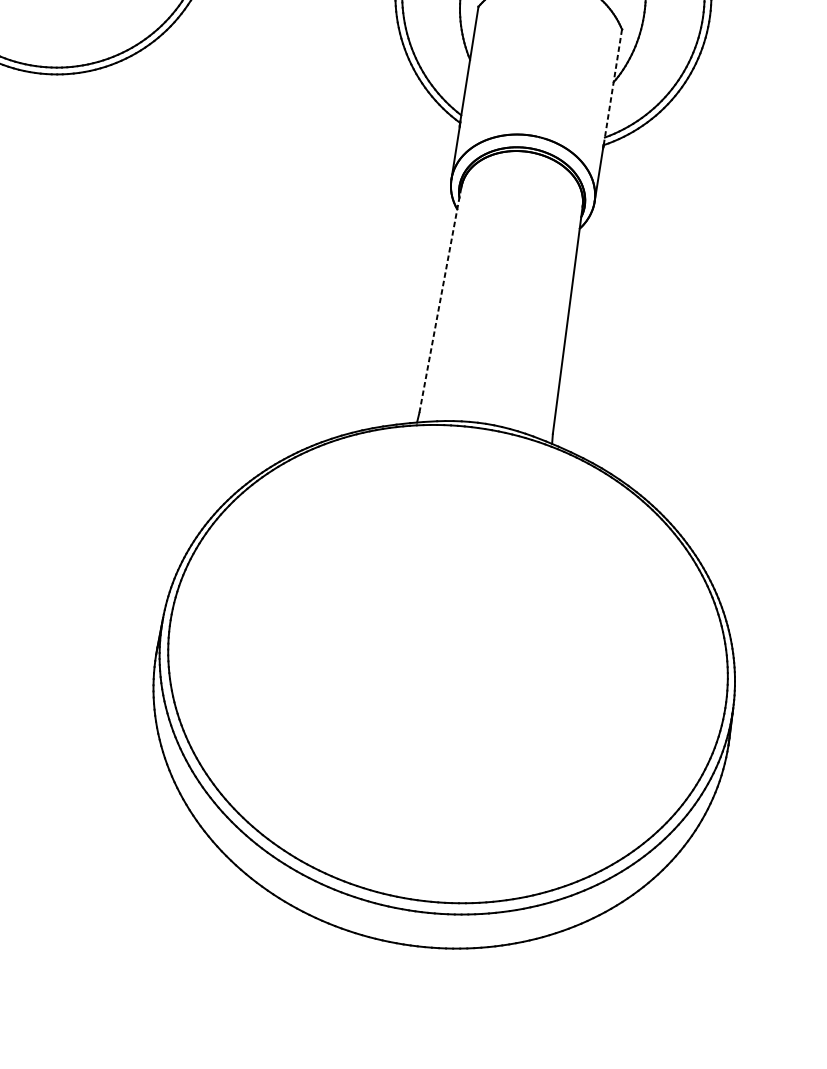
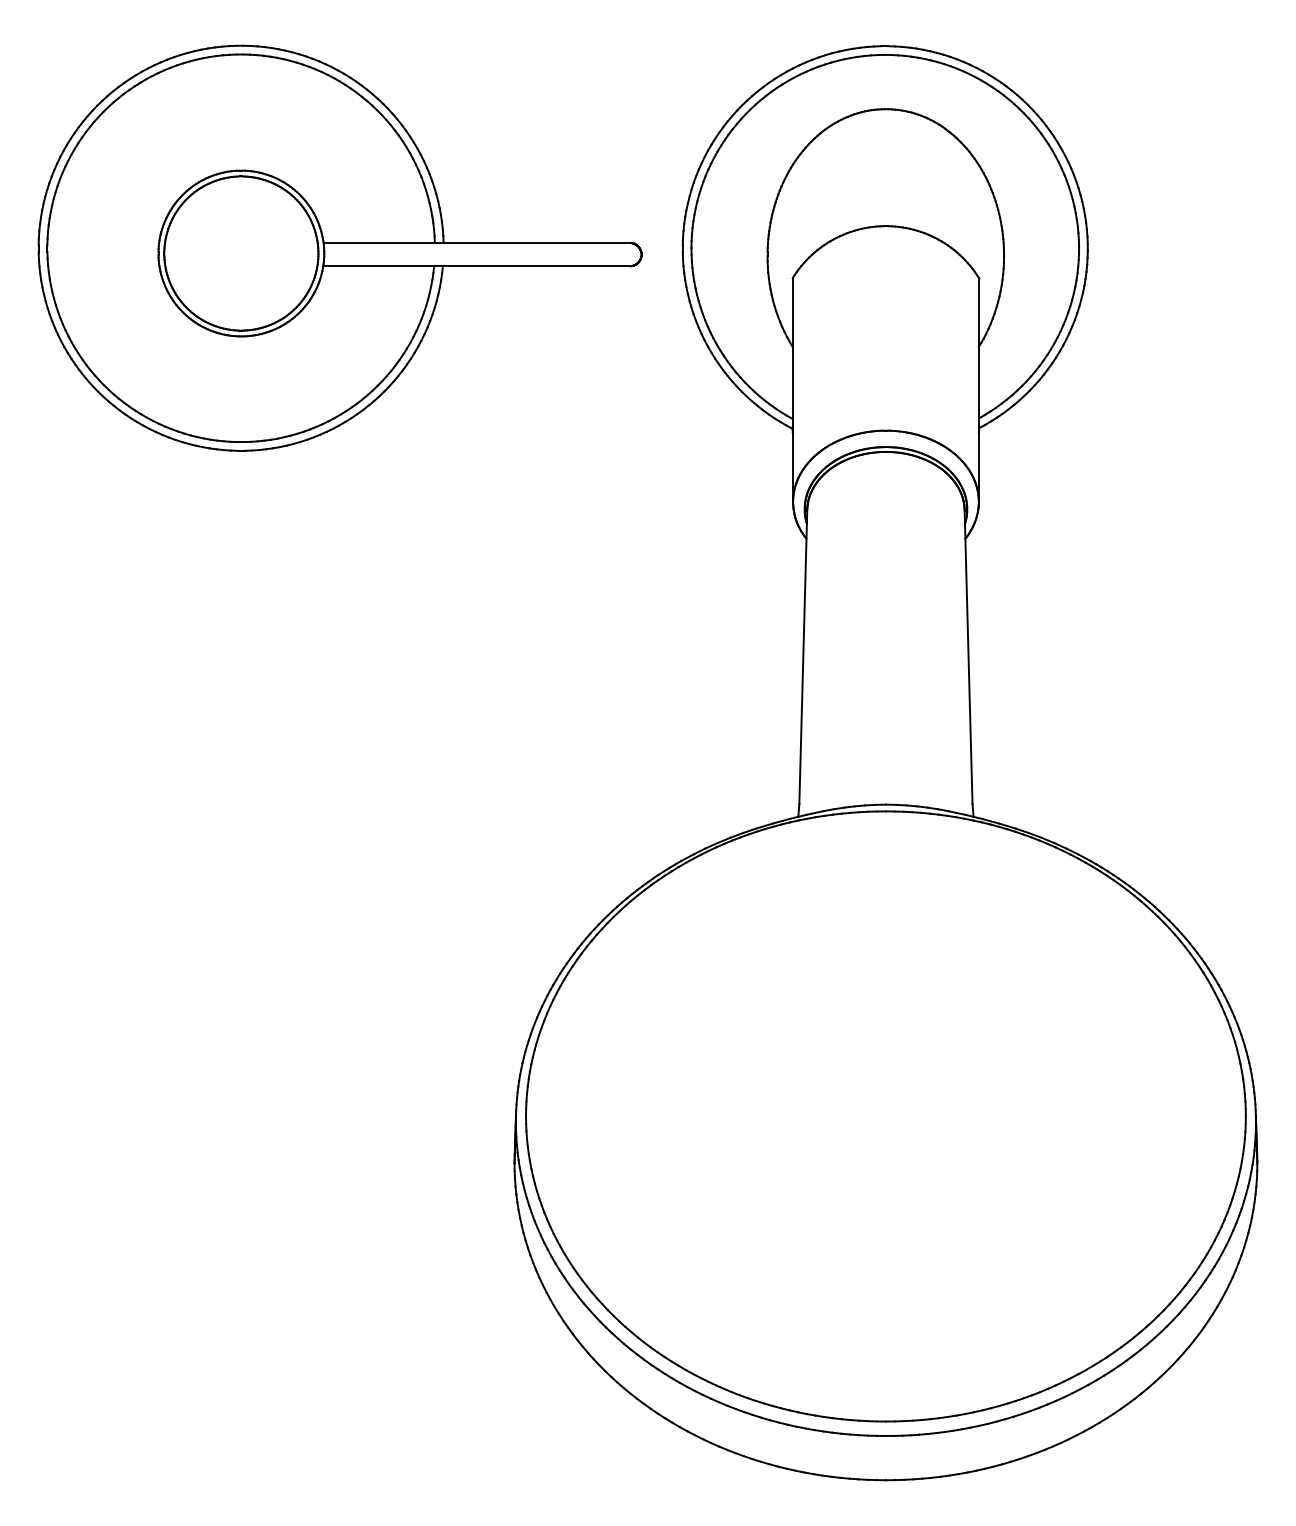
line: (612, 86) -> (978, 352), dashed -> solid
line: (440, 299) -> (803, 656), dashed -> solid

